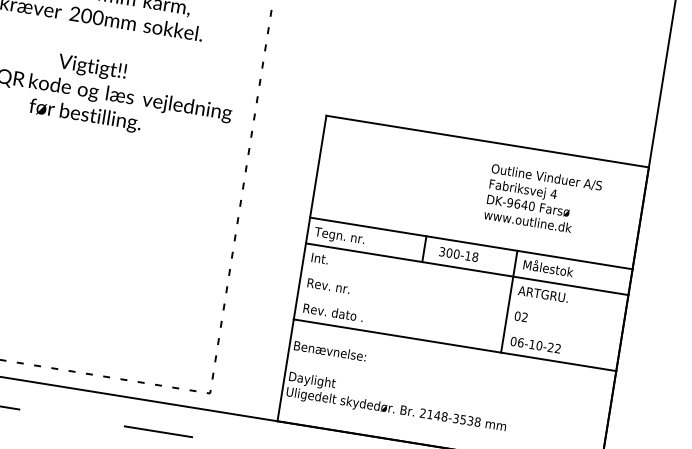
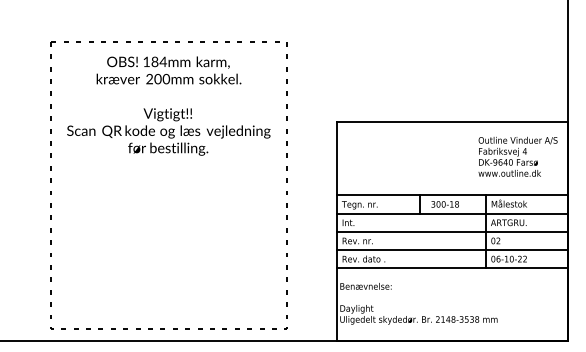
text: (542, 199) -> (517, 156), moved
line: (462, 293) -> (452, 231), added
line: (458, 320) -> (452, 250), added

